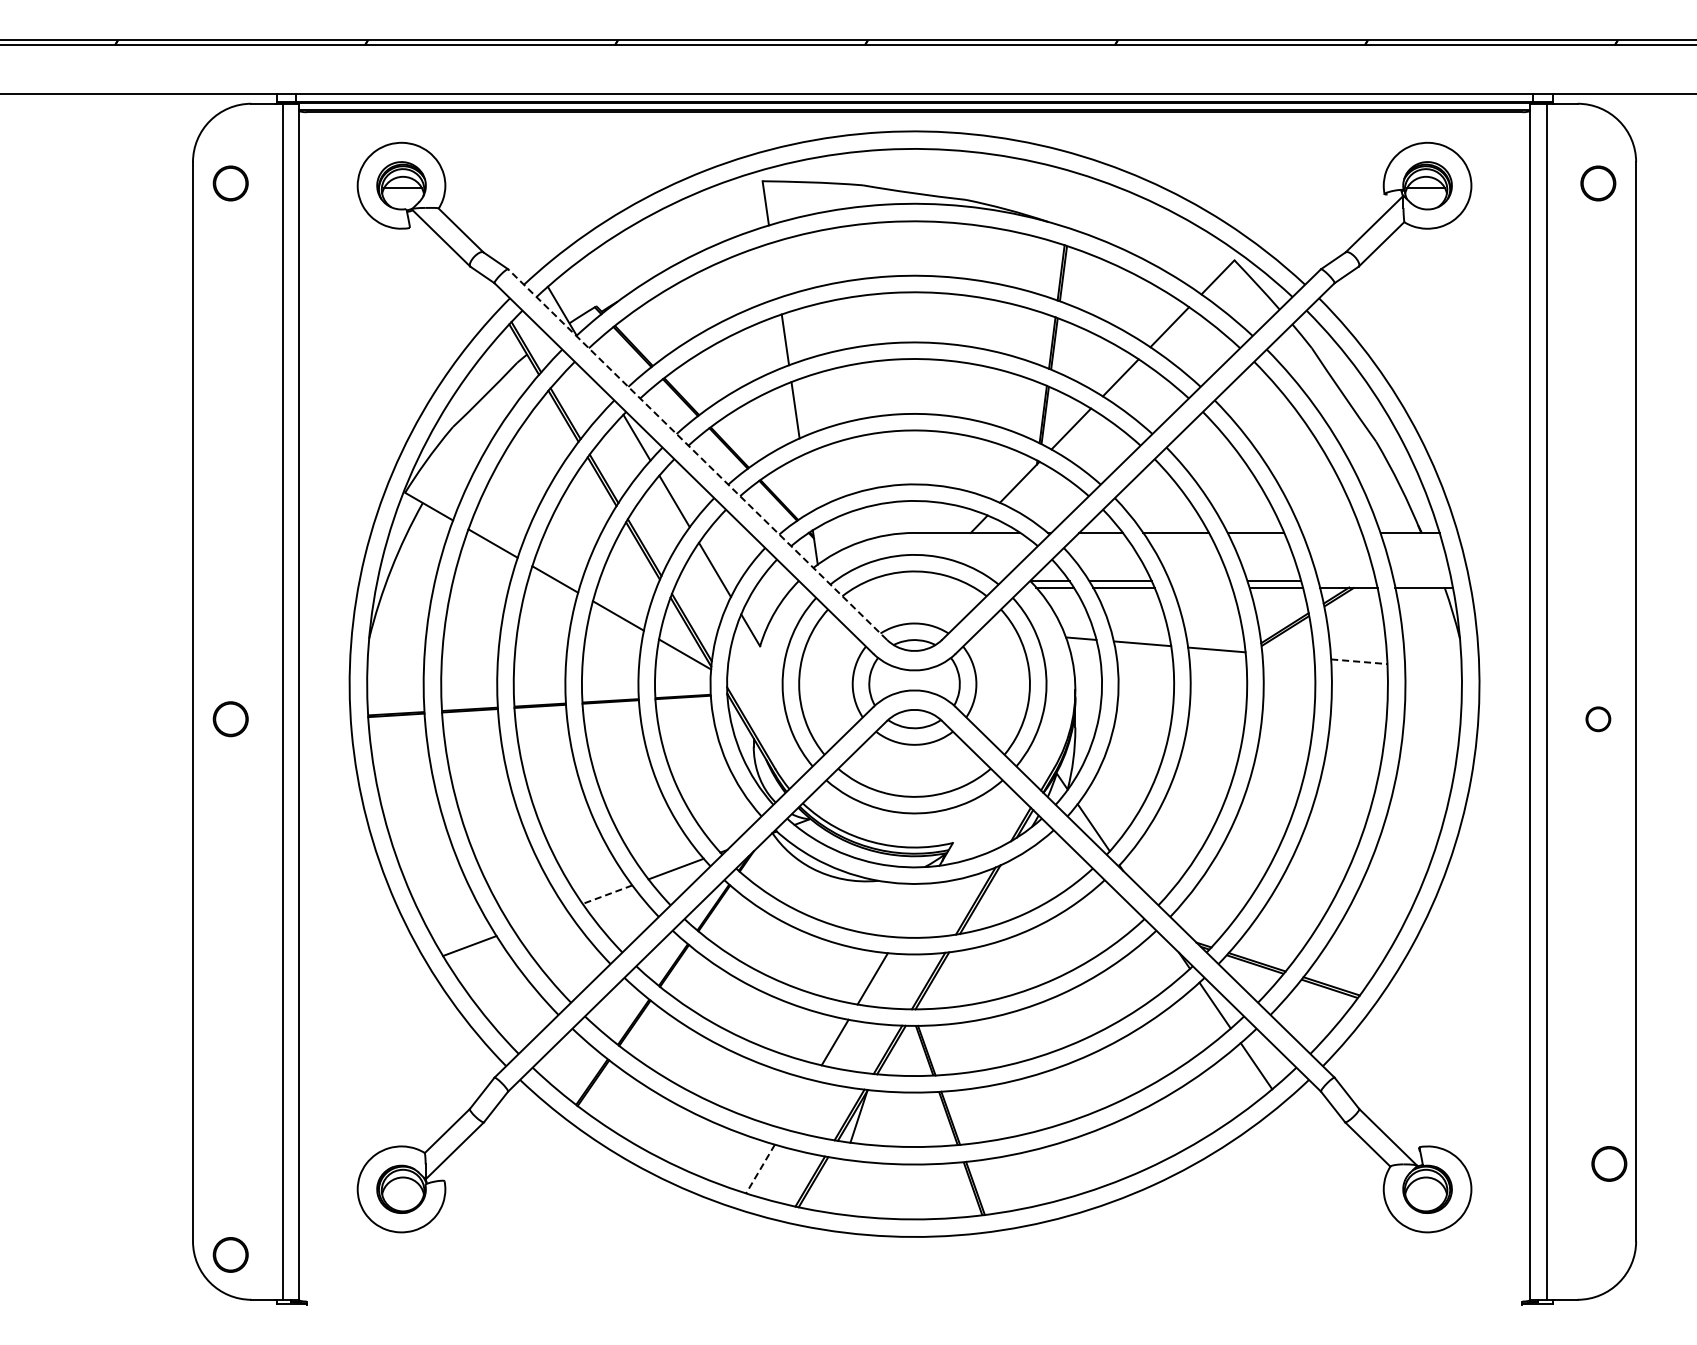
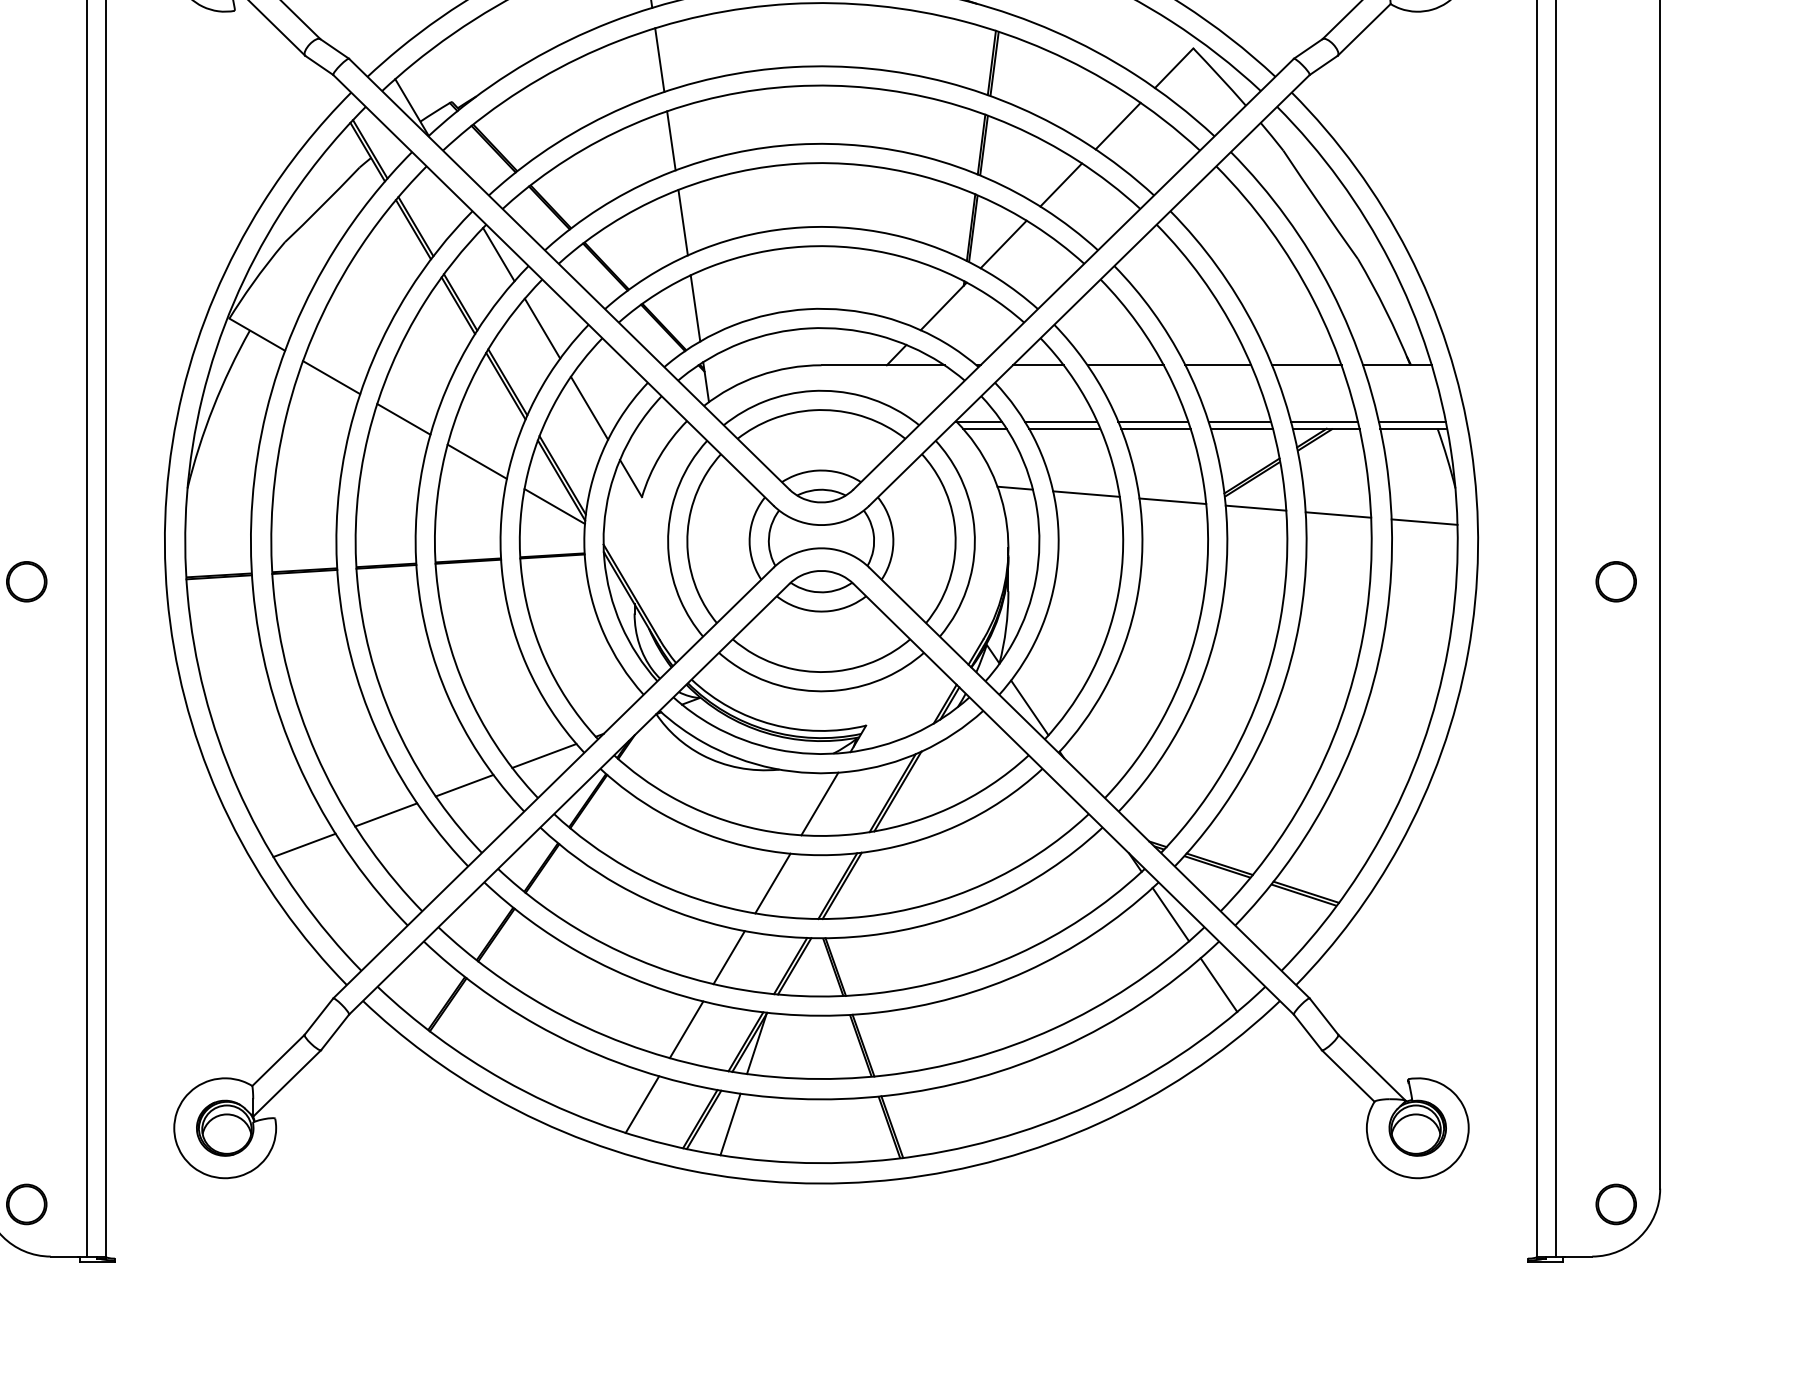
line: (775, 269) -> (659, 59), added
line: (697, 454) -> (569, 274), dashed -> solid
line: (806, 483) -> (695, 307), added
line: (1331, 532) -> (1306, 364), added
line: (1199, 581) -> (1152, 421), added
line: (1347, 581) -> (1324, 421), added
line: (1422, 581) -> (1411, 421), added
line: (1202, 587) -> (1156, 428), added
line: (1288, 655) -> (1256, 507), added
line: (1359, 661) -> (1338, 514), dashed -> solid
line: (1433, 667) -> (1424, 521), added
part: (1598, 719) -> (1616, 582), size x1.43
line: (607, 894) -> (464, 785), dashed -> solid
line: (913, 910) -> (820, 804), added
line: (539, 919) -> (385, 814), added
line: (798, 1104) -> (686, 1029), added
circle: (1609, 1163) -> (1616, 1203), moved
line: (760, 1169) -> (642, 1105), dashed -> solid
line: (835, 1185) -> (729, 1123), added

